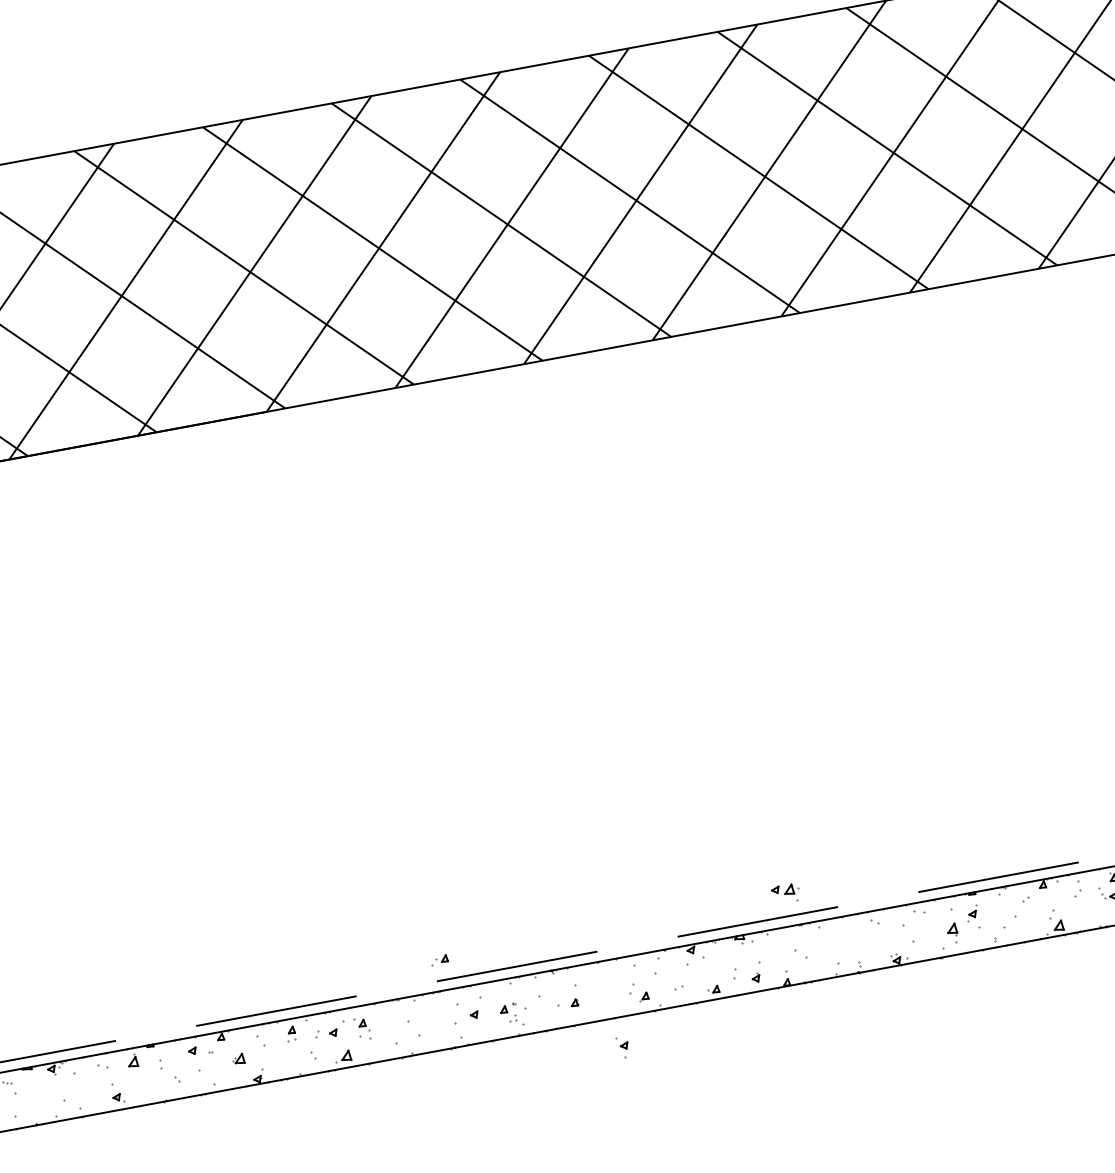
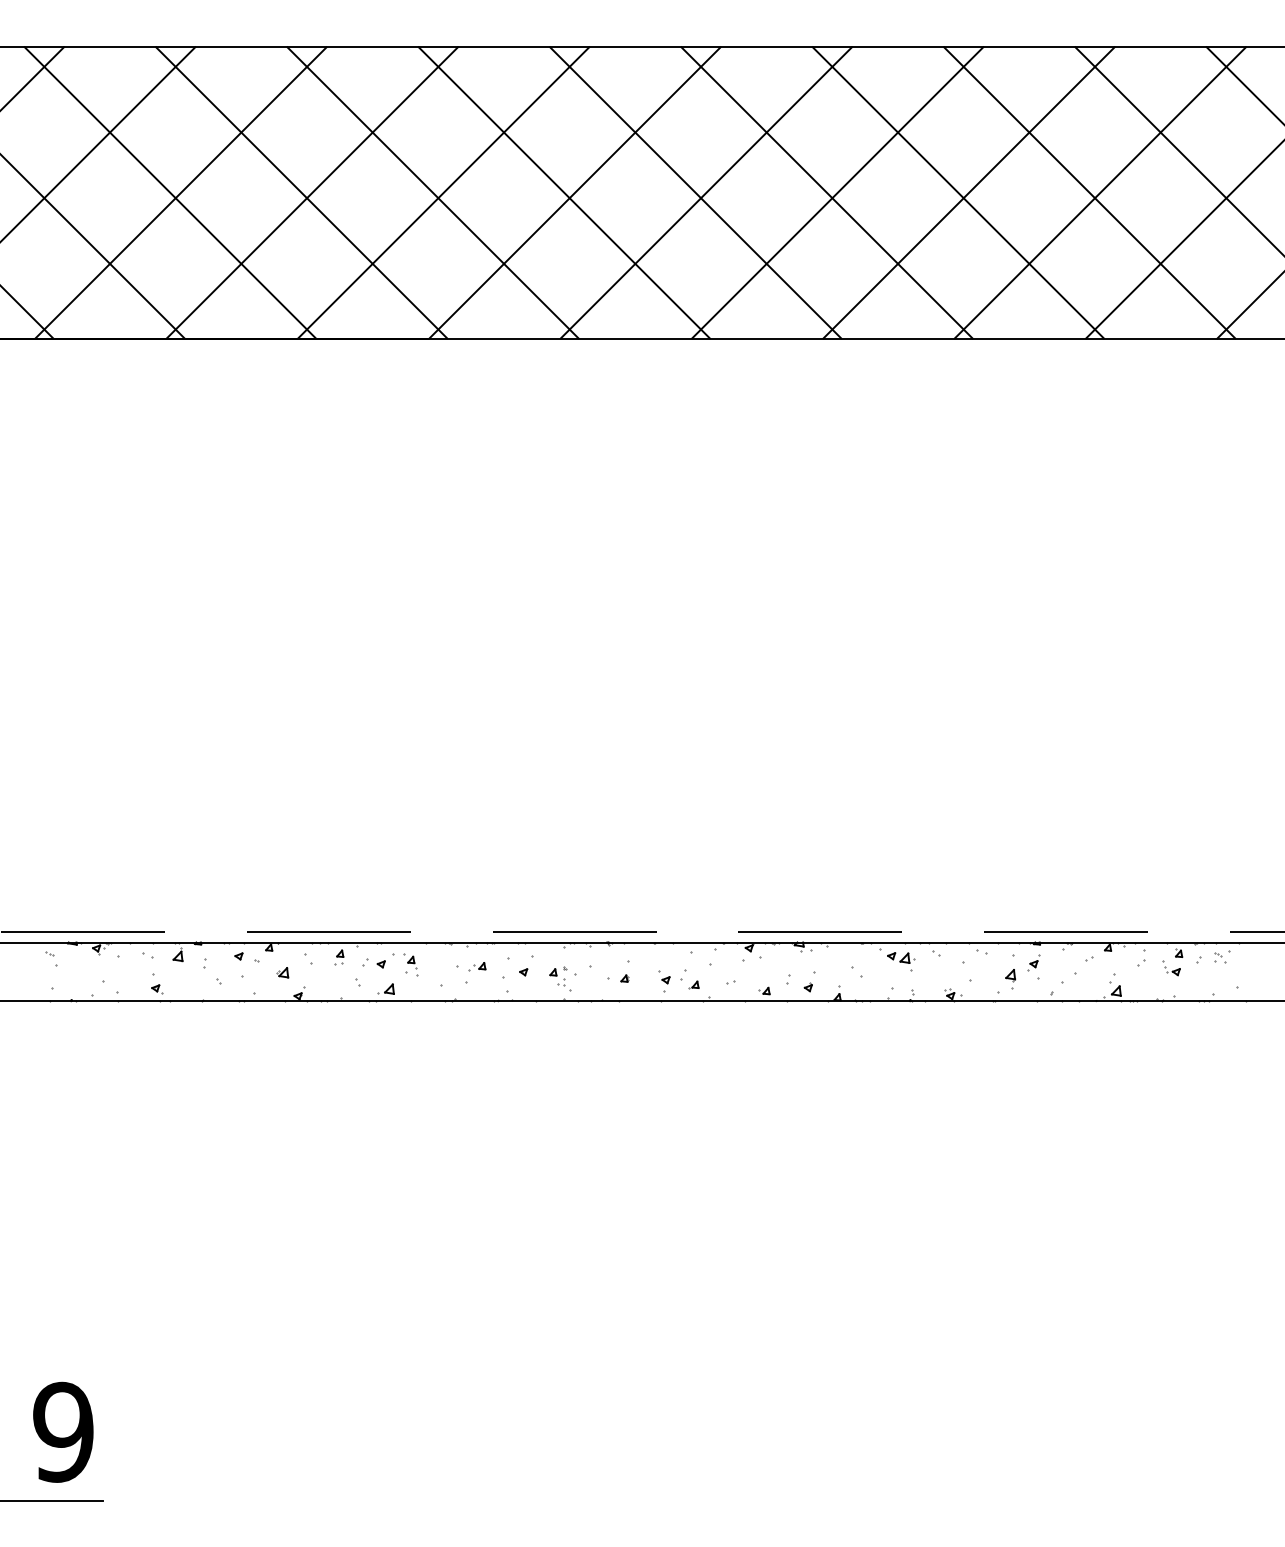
part: (786, 893) -> (901, 961), moved
part: (439, 959) -> (477, 966), moved
part: (623, 1047) -> (664, 981), moved

